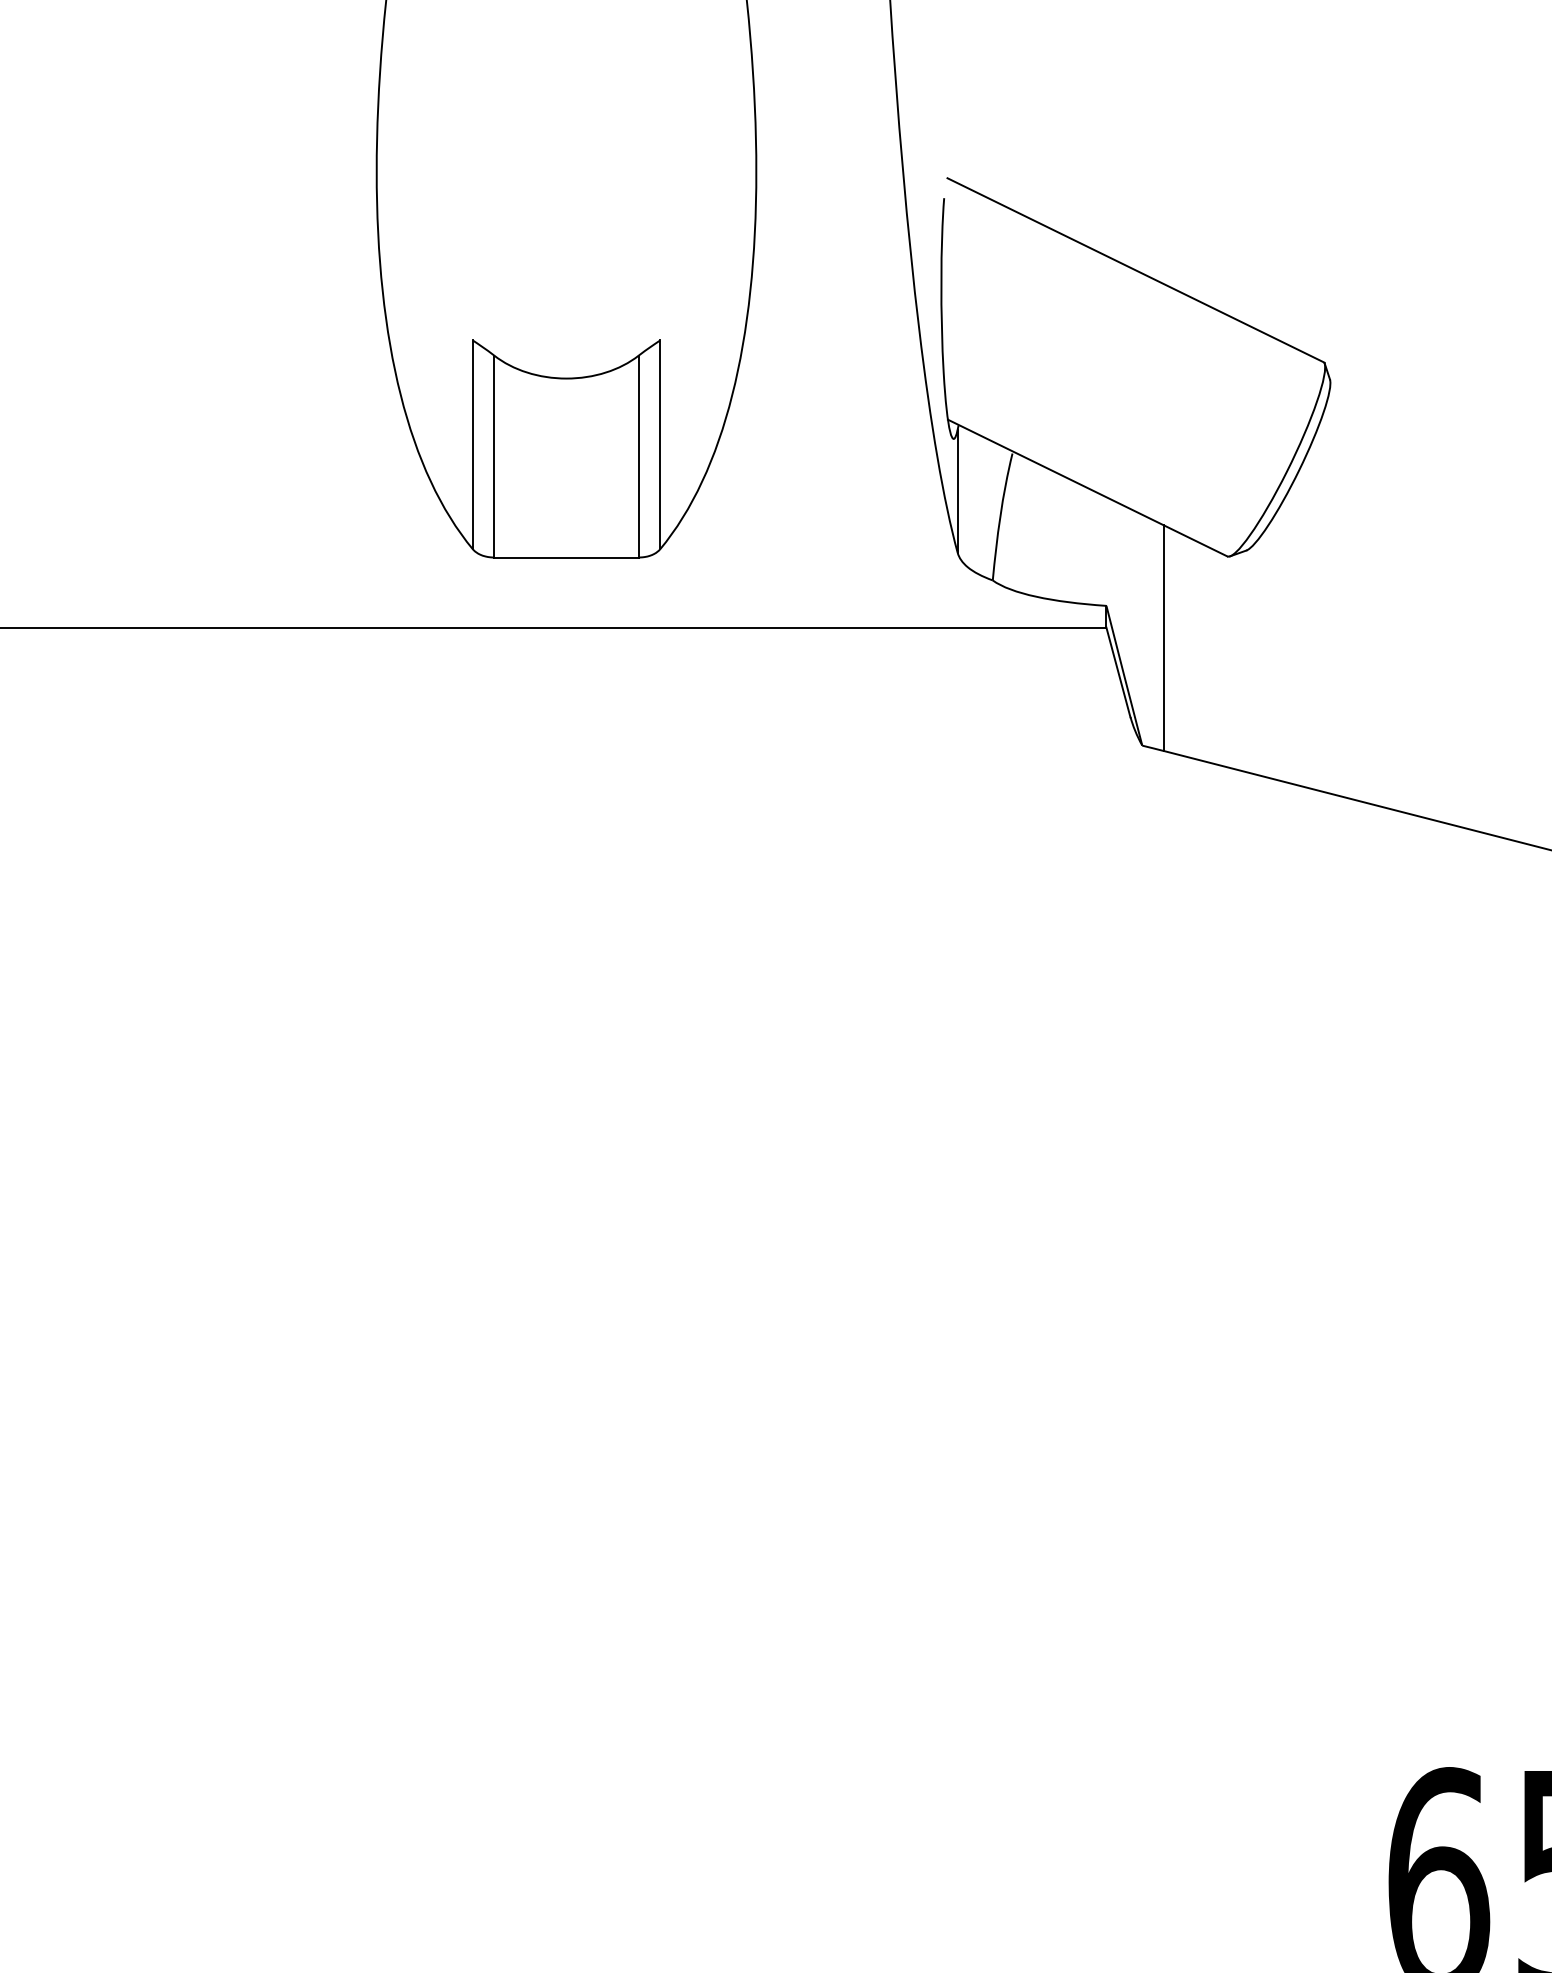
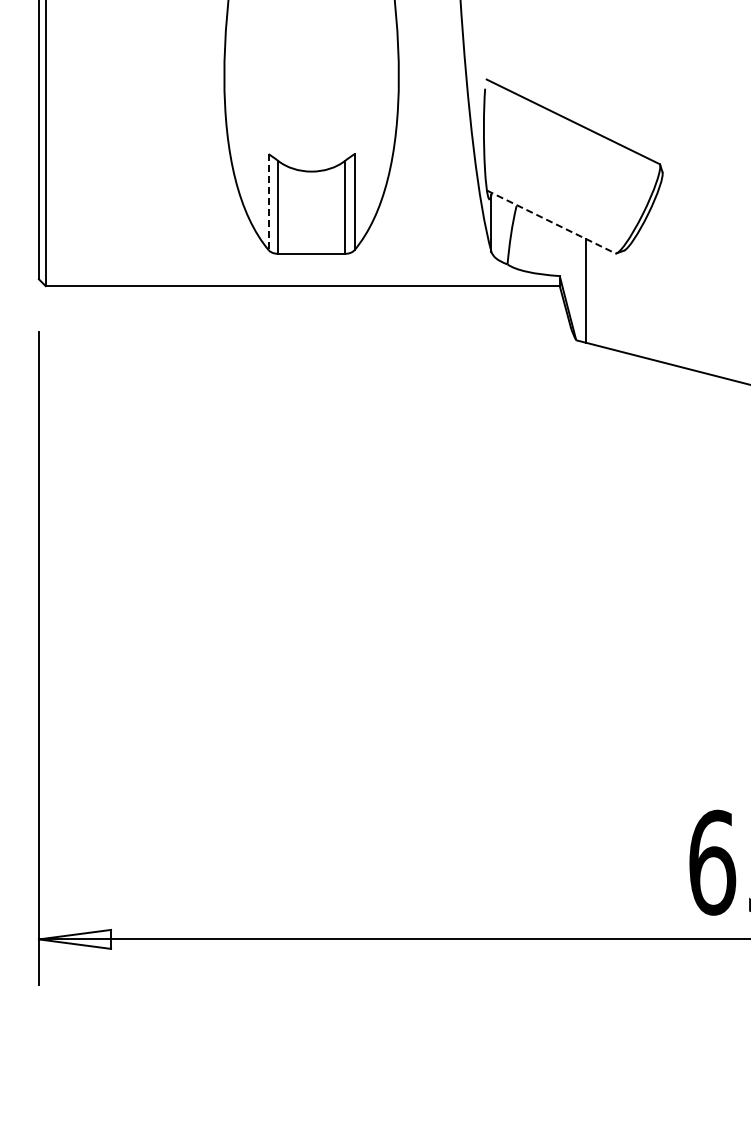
line: (472, 445) -> (268, 202), solid -> dashed
line: (1088, 489) -> (551, 222), solid -> dashed

